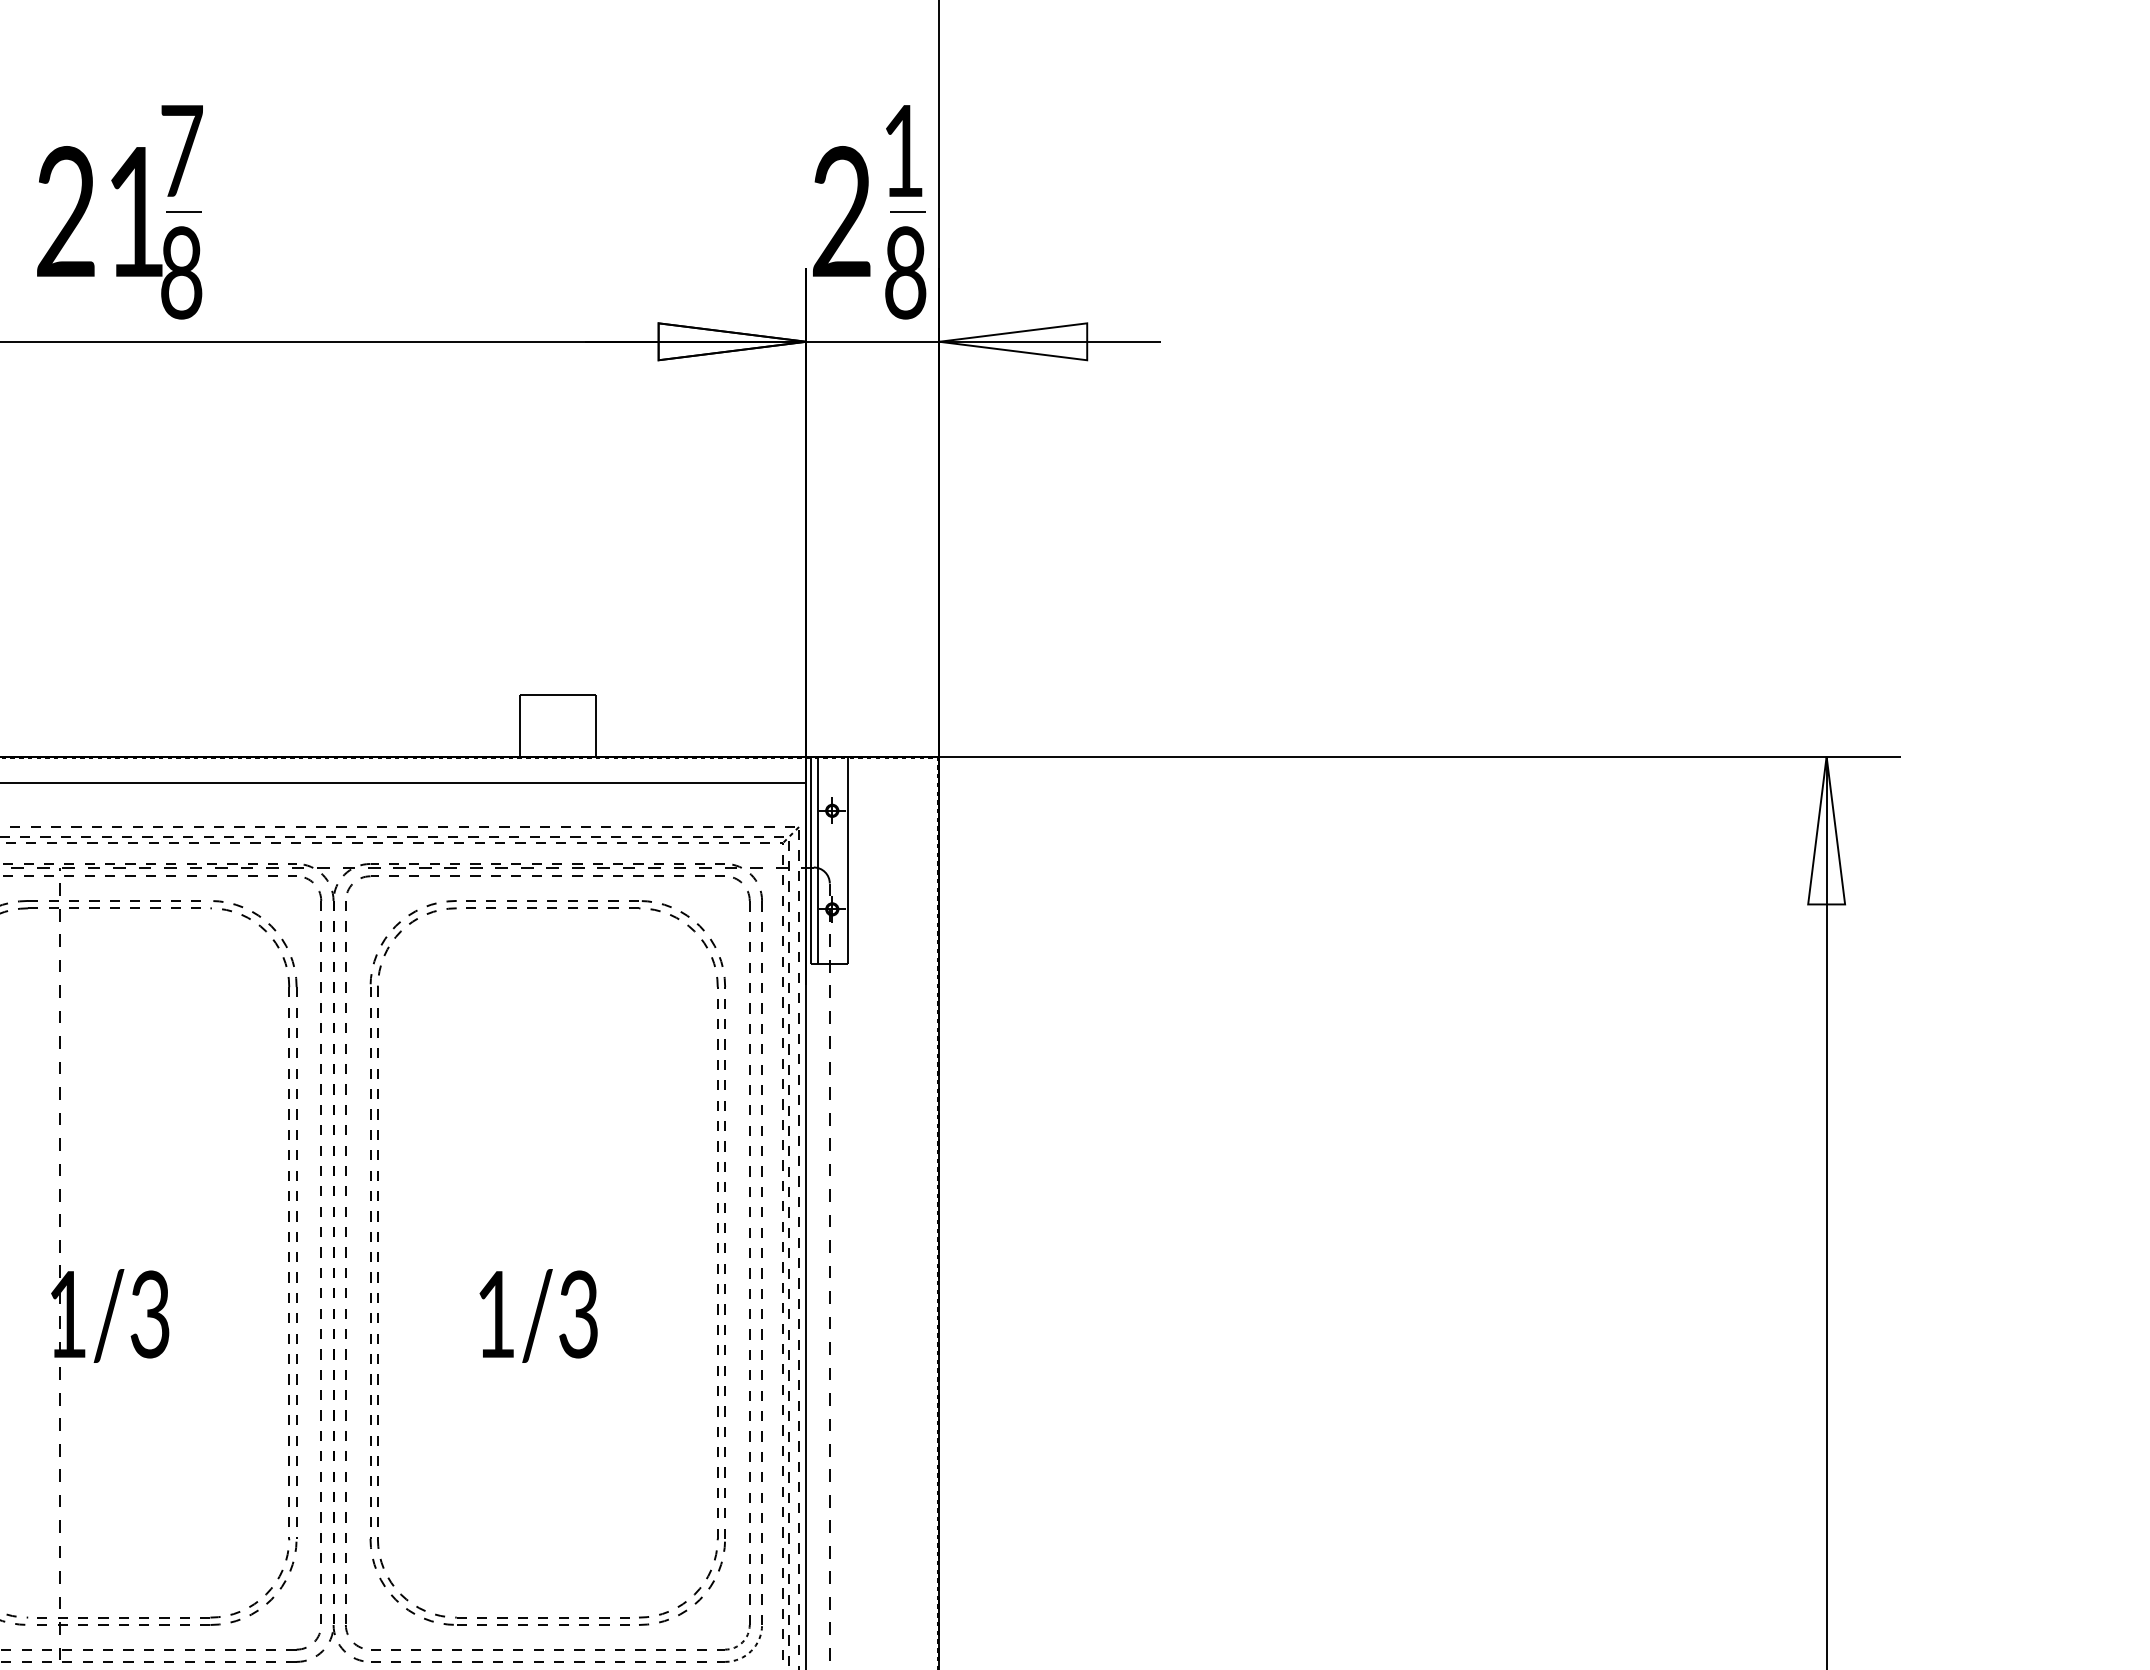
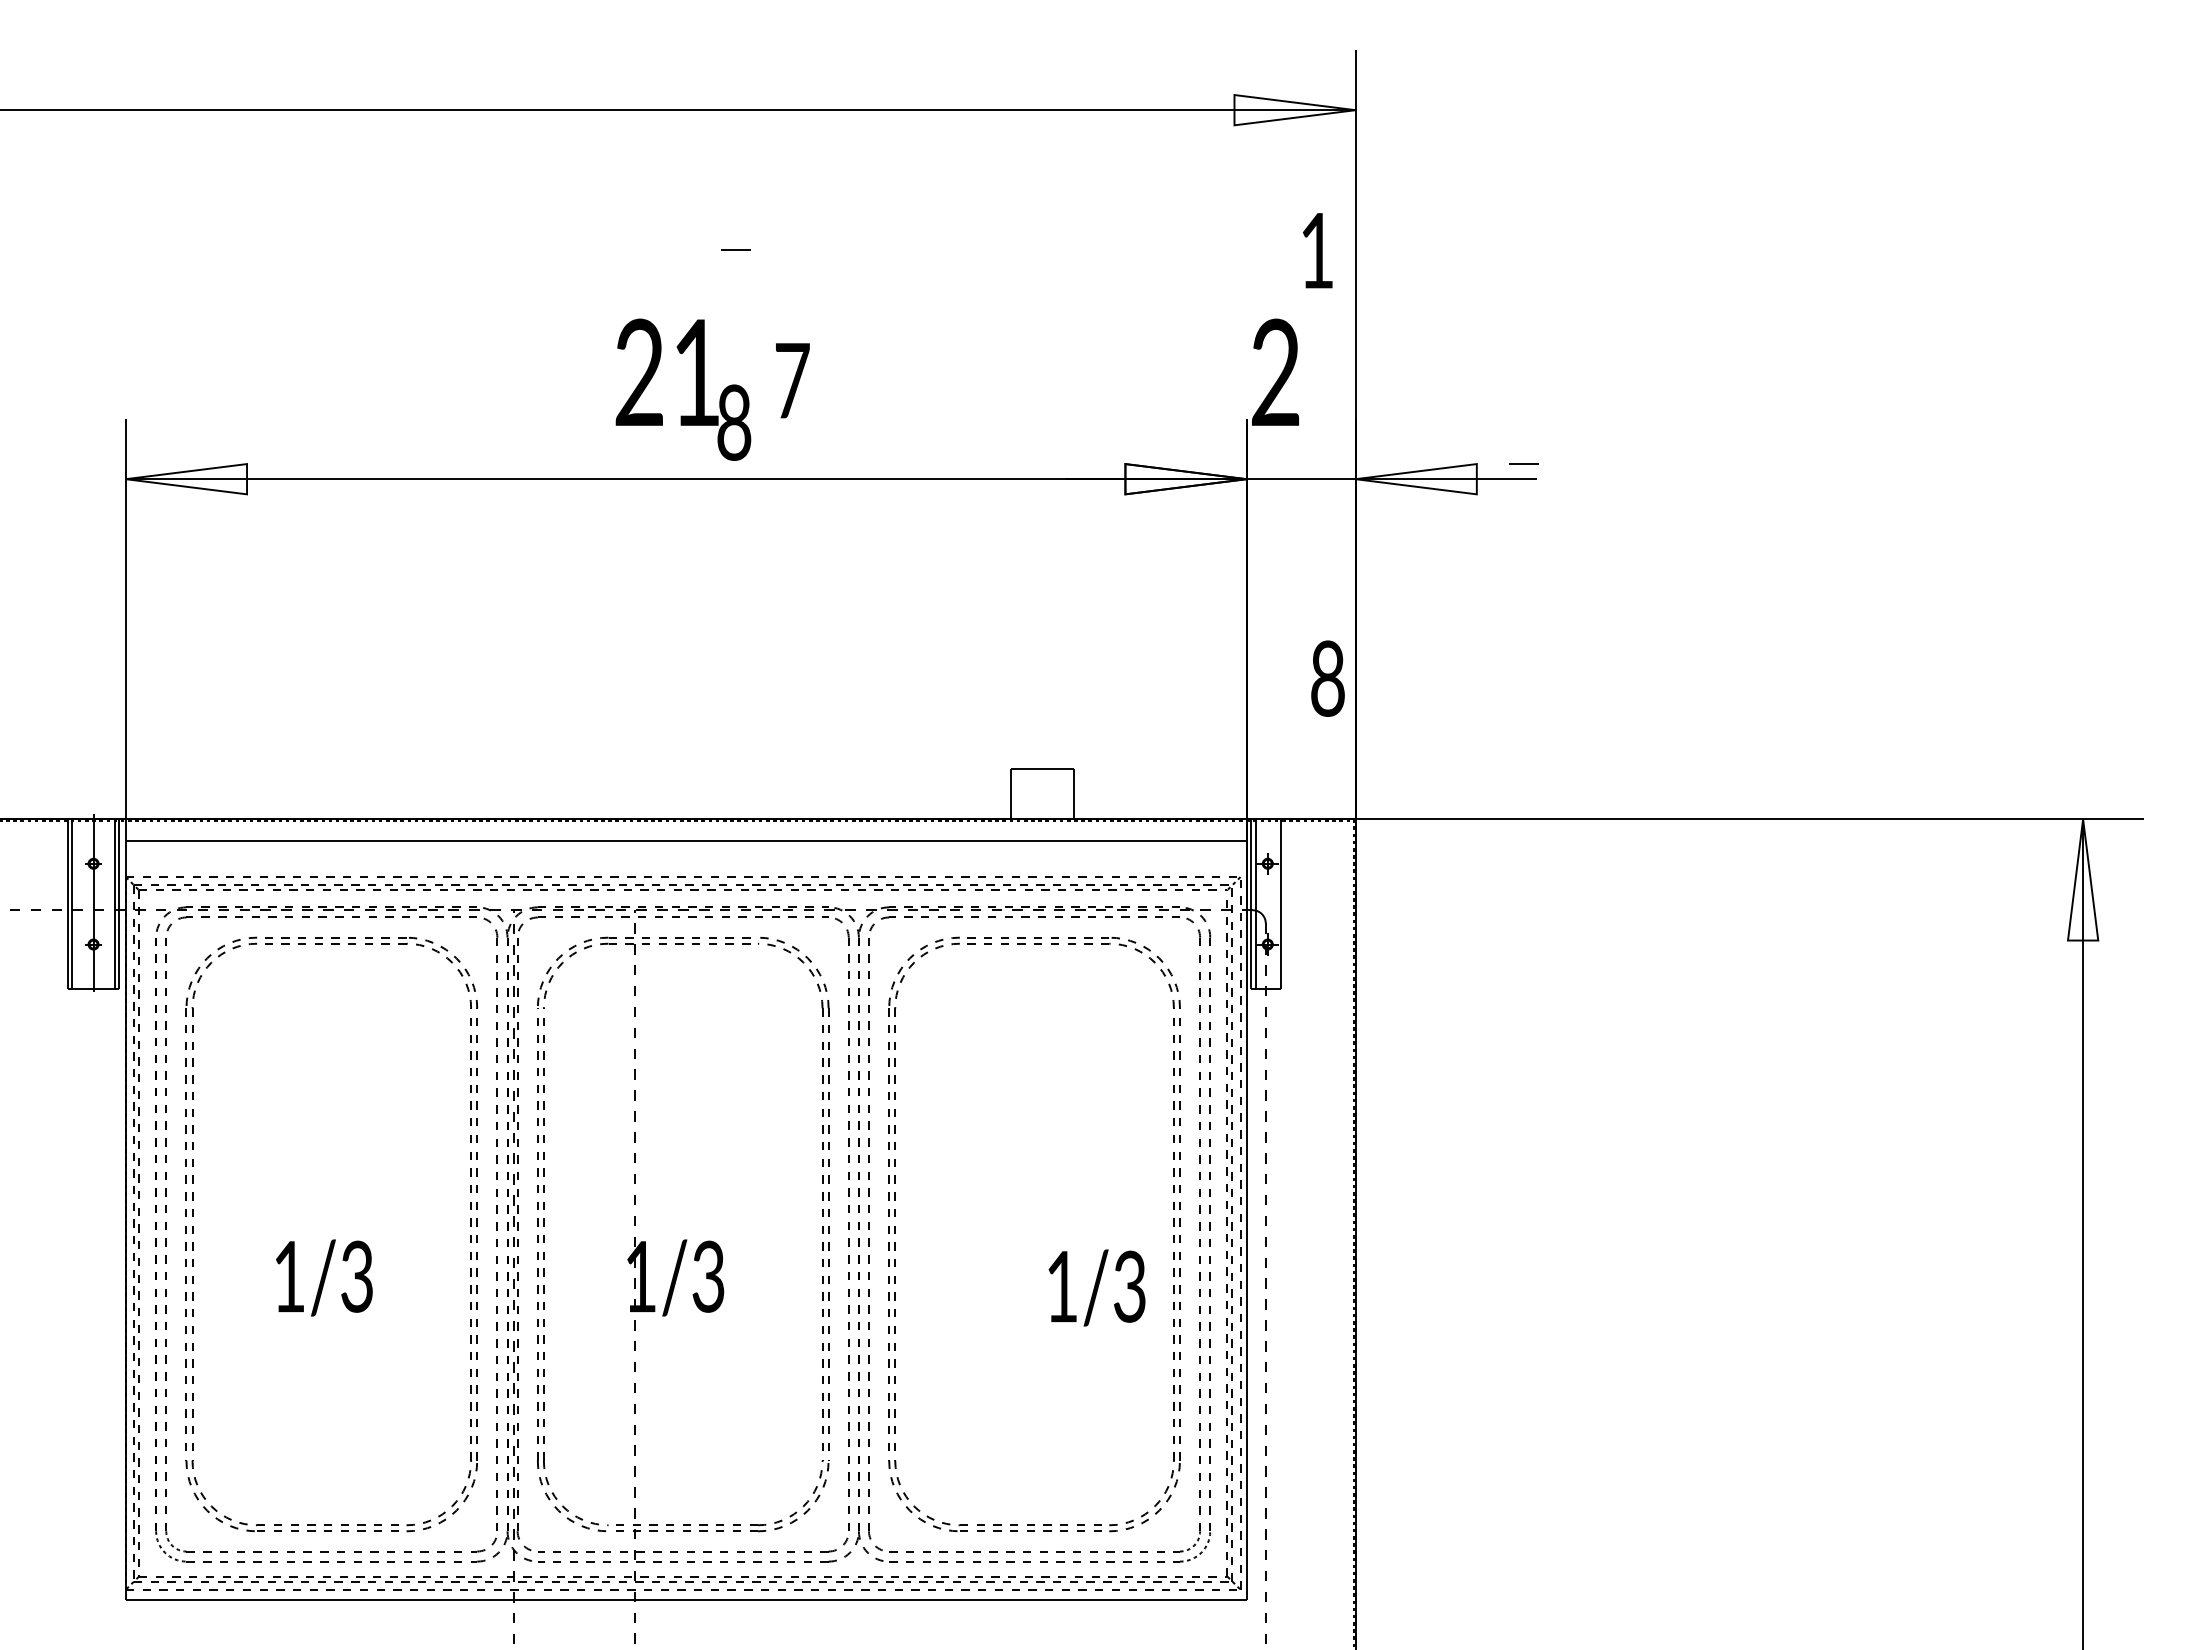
text: (181, 150) -> (792, 380), moved
text: (903, 150) -> (1317, 250), moved
line: (183, 211) -> (735, 249), moved
line: (907, 211) -> (1523, 463), moved
text: (905, 272) -> (1327, 678), moved
text: (537, 1315) -> (1096, 1287), moved

